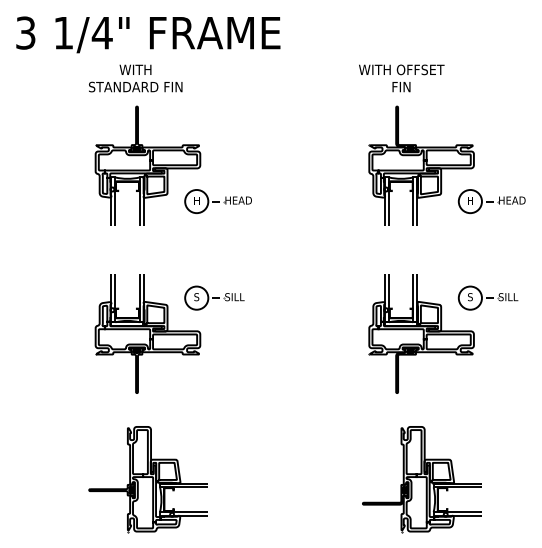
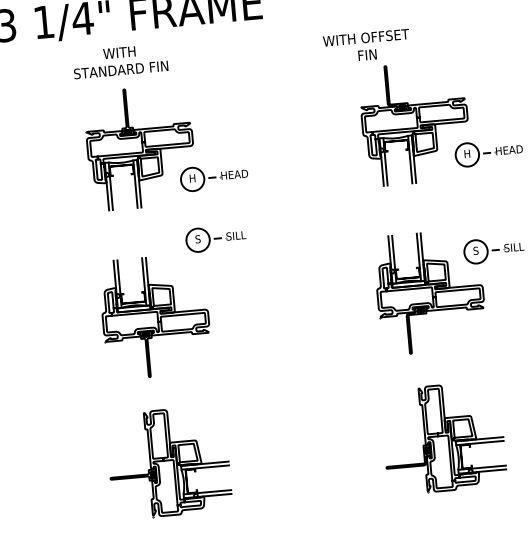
text: (401, 78) -> (366, 46), moved
part: (214, 297) -> (215, 238), moved

